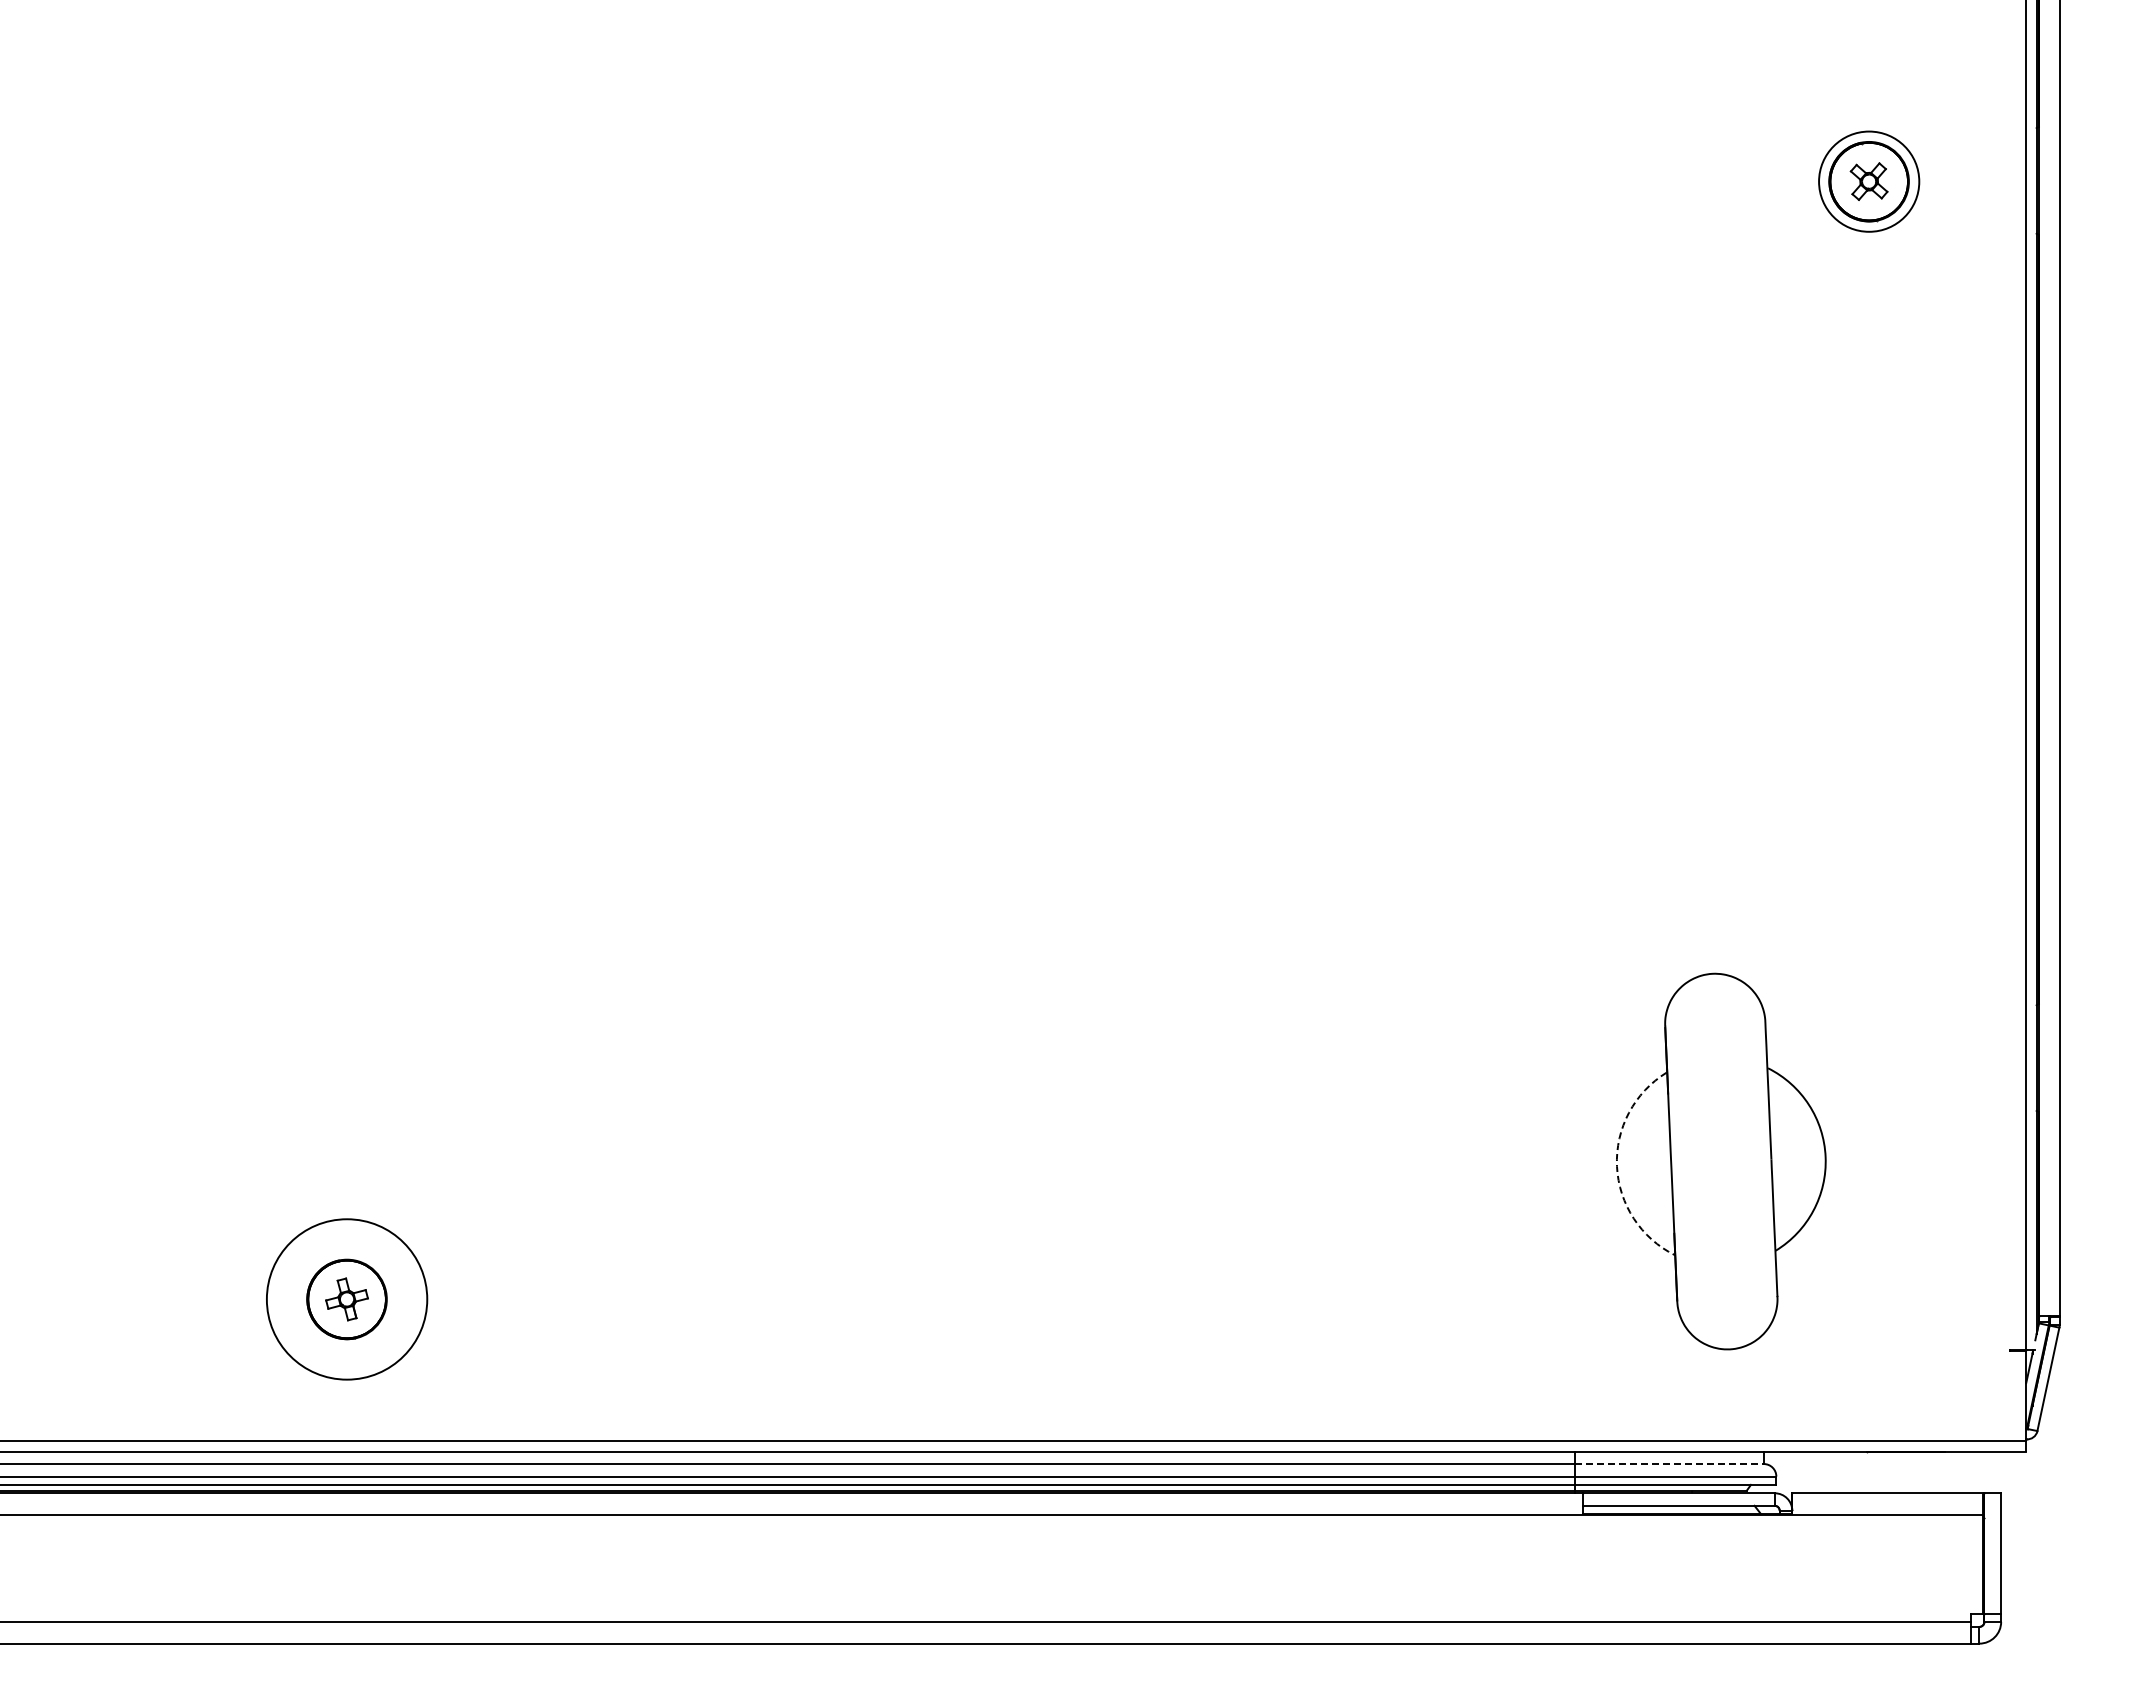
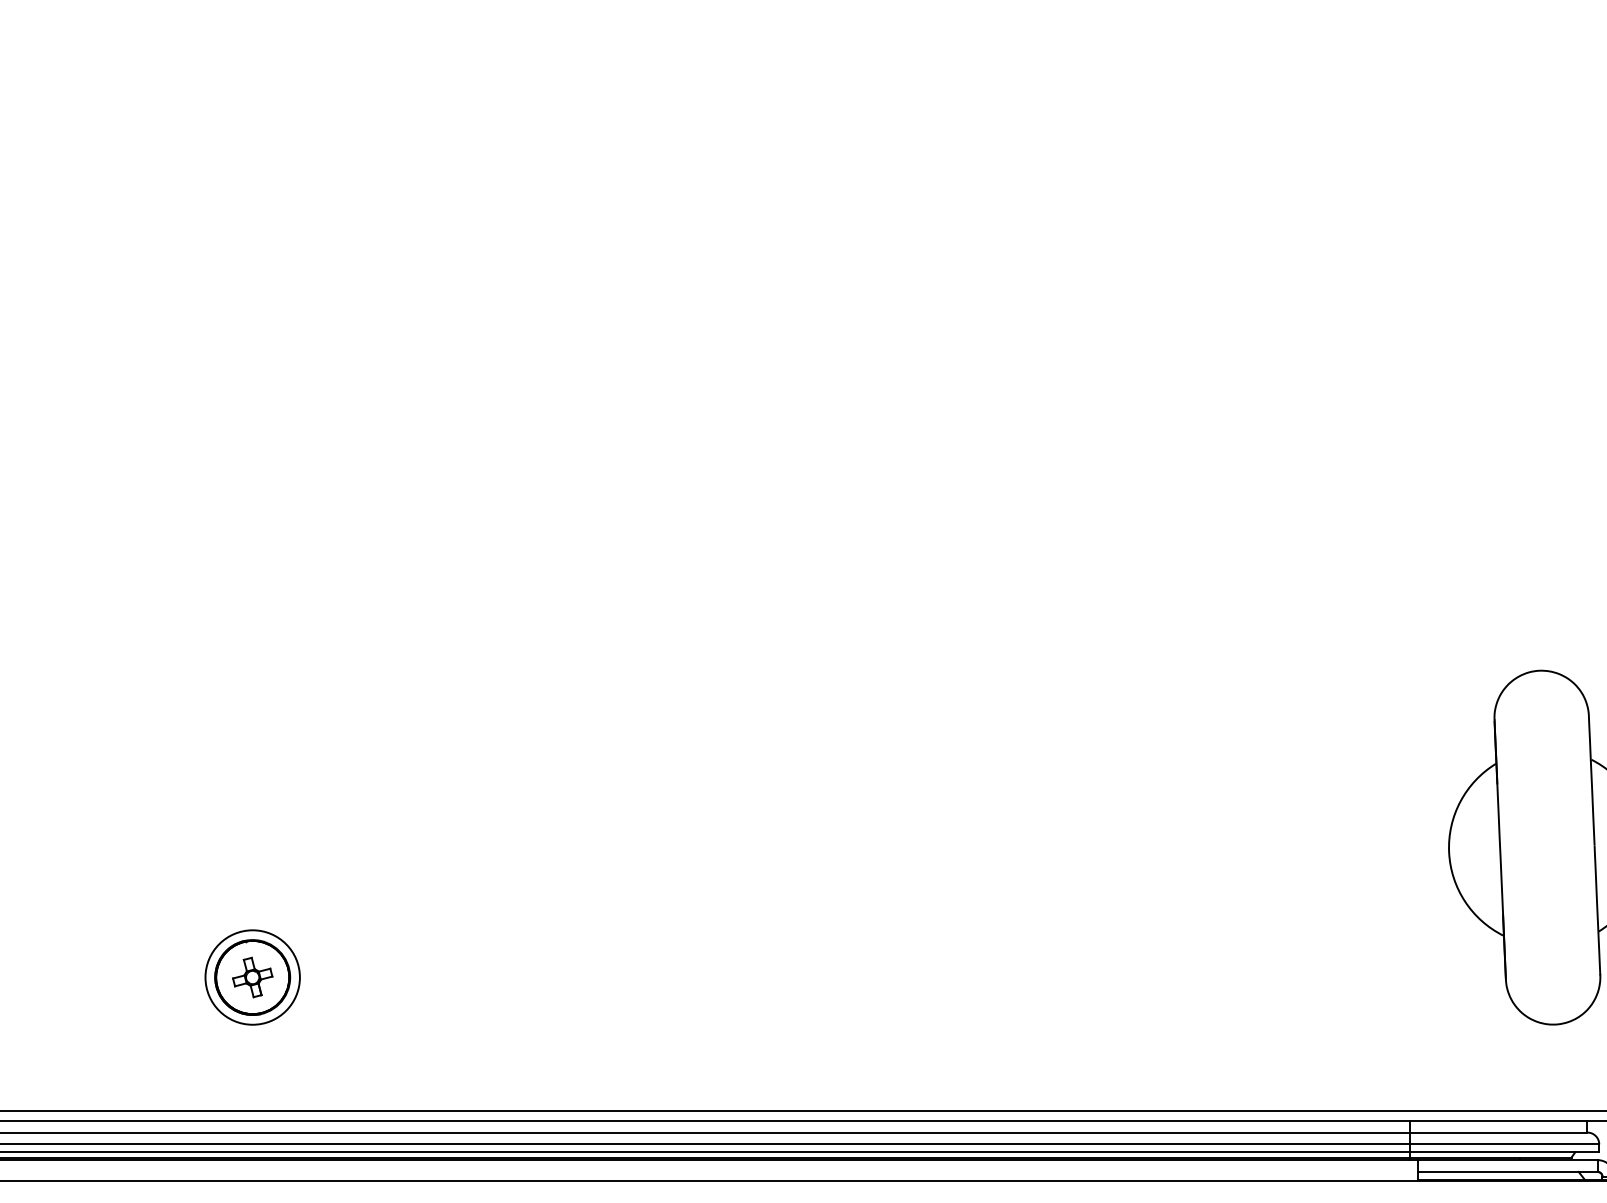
arc: (1616, 1166) -> (1448, 852), dashed -> solid
circle: (346, 1299) -> (252, 977), size x0.62
line: (1669, 1464) -> (1498, 1133), dashed -> solid

